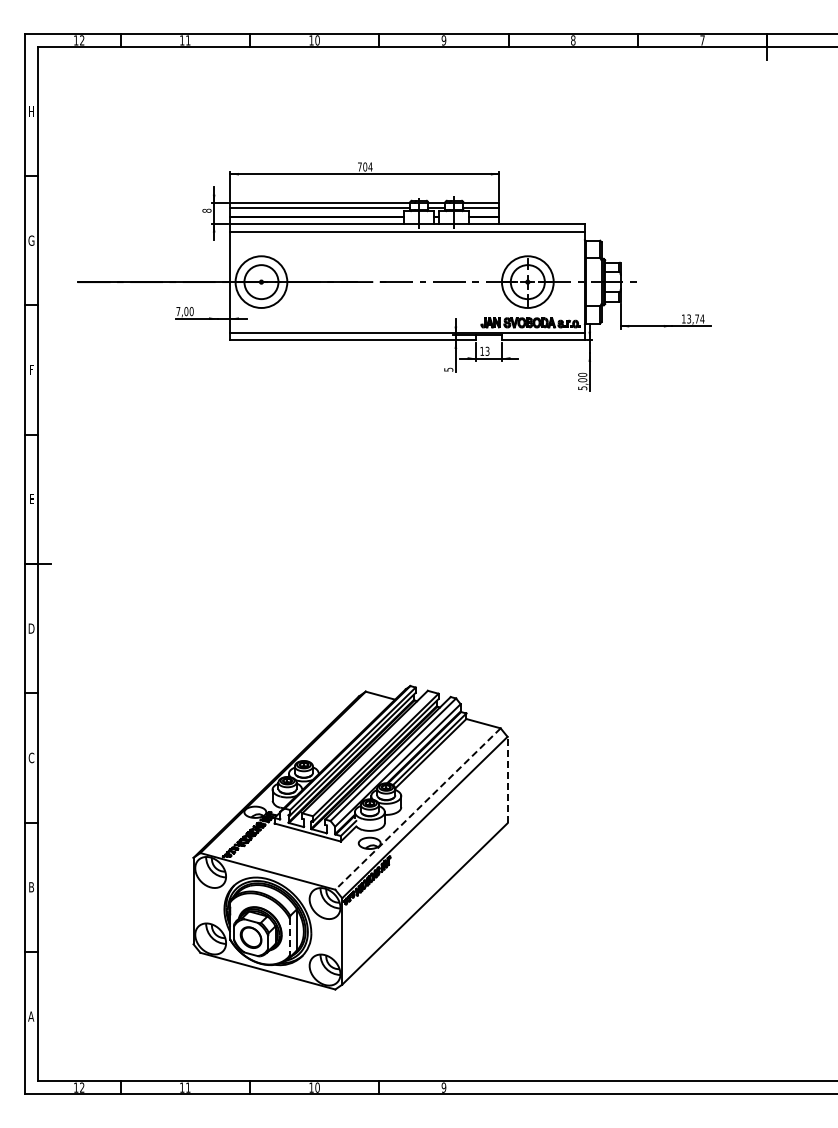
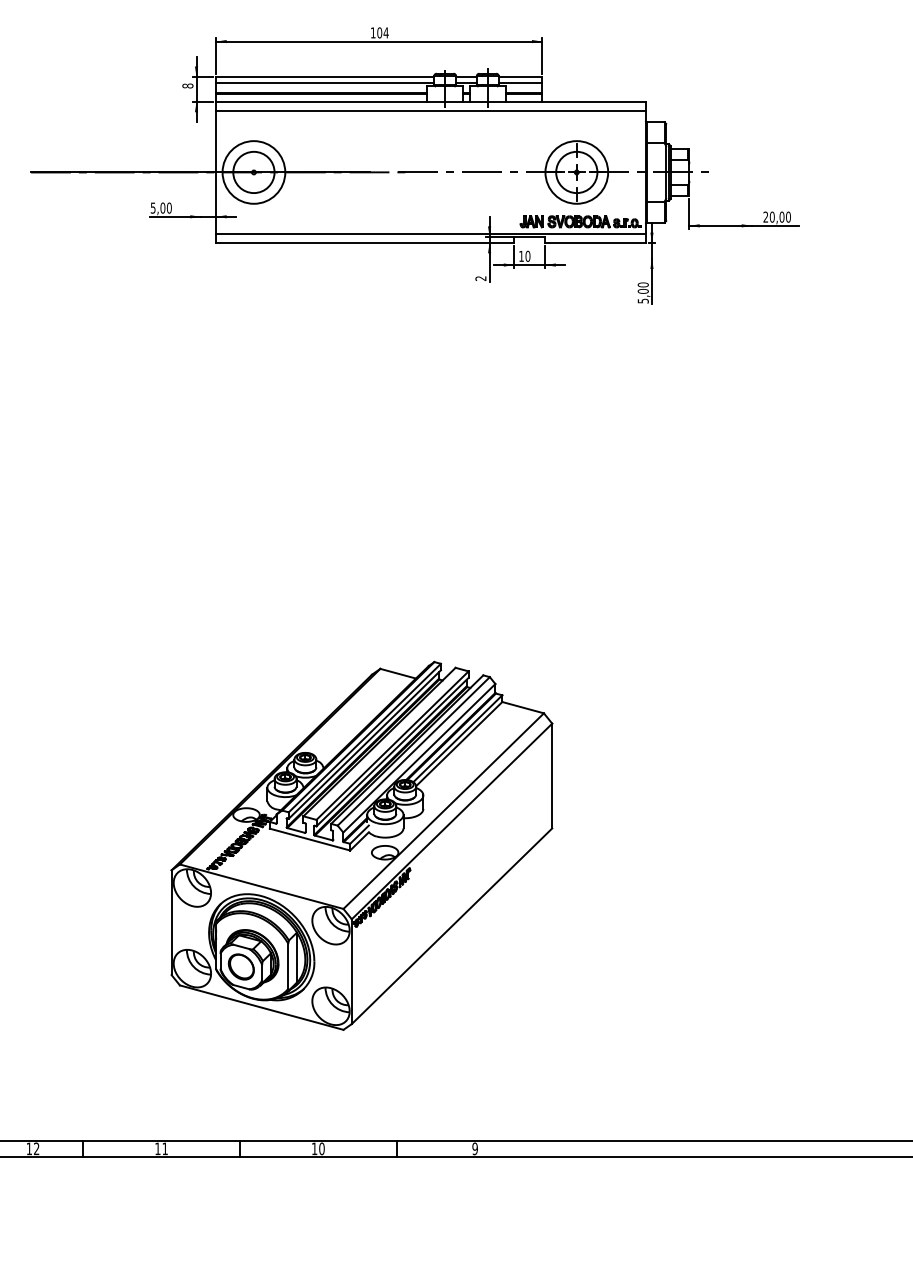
text: (359, 166) -> (372, 32), 704 -> 104
text: (178, 311) -> (153, 208), 7,00 -> 5,00
text: (692, 318) -> (776, 216), 13,74 -> 20,00
text: (487, 350) -> (527, 255), 13 -> 10
text: (448, 369) -> (480, 278), 5 -> 2
line: (507, 779) -> (552, 775), dashed -> solid
line: (418, 809) -> (444, 811), dashed -> solid
line: (289, 937) -> (287, 966), dashed -> solid

